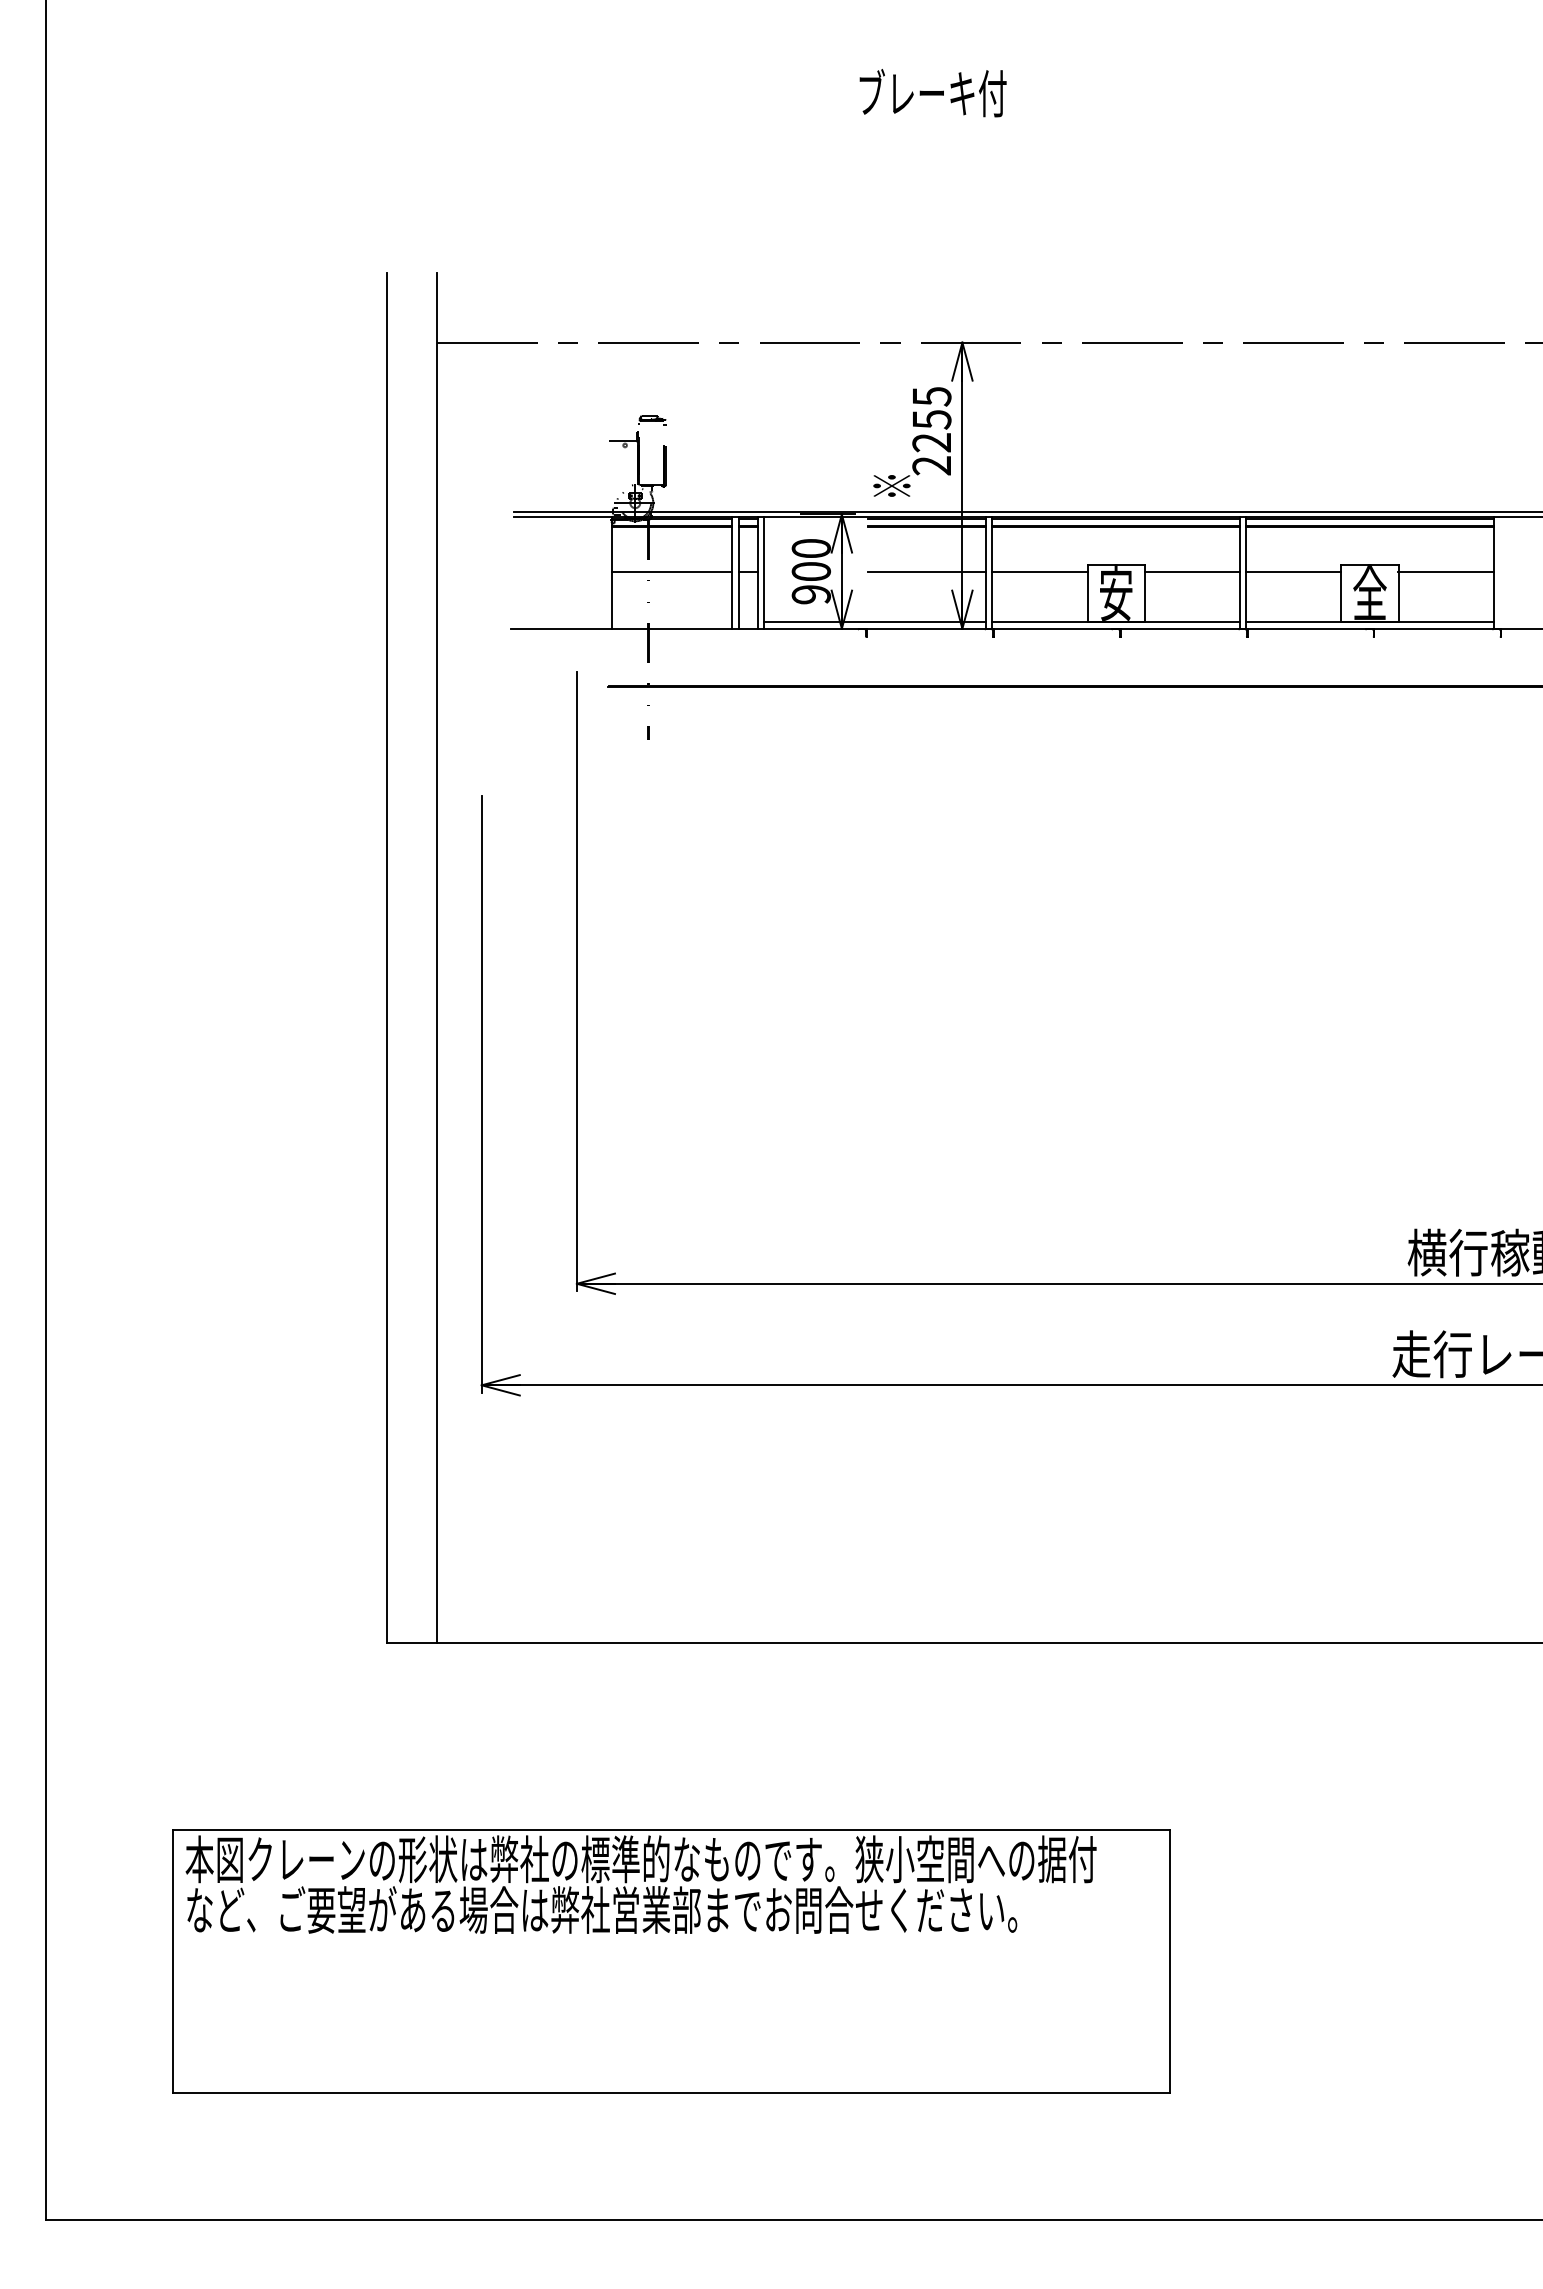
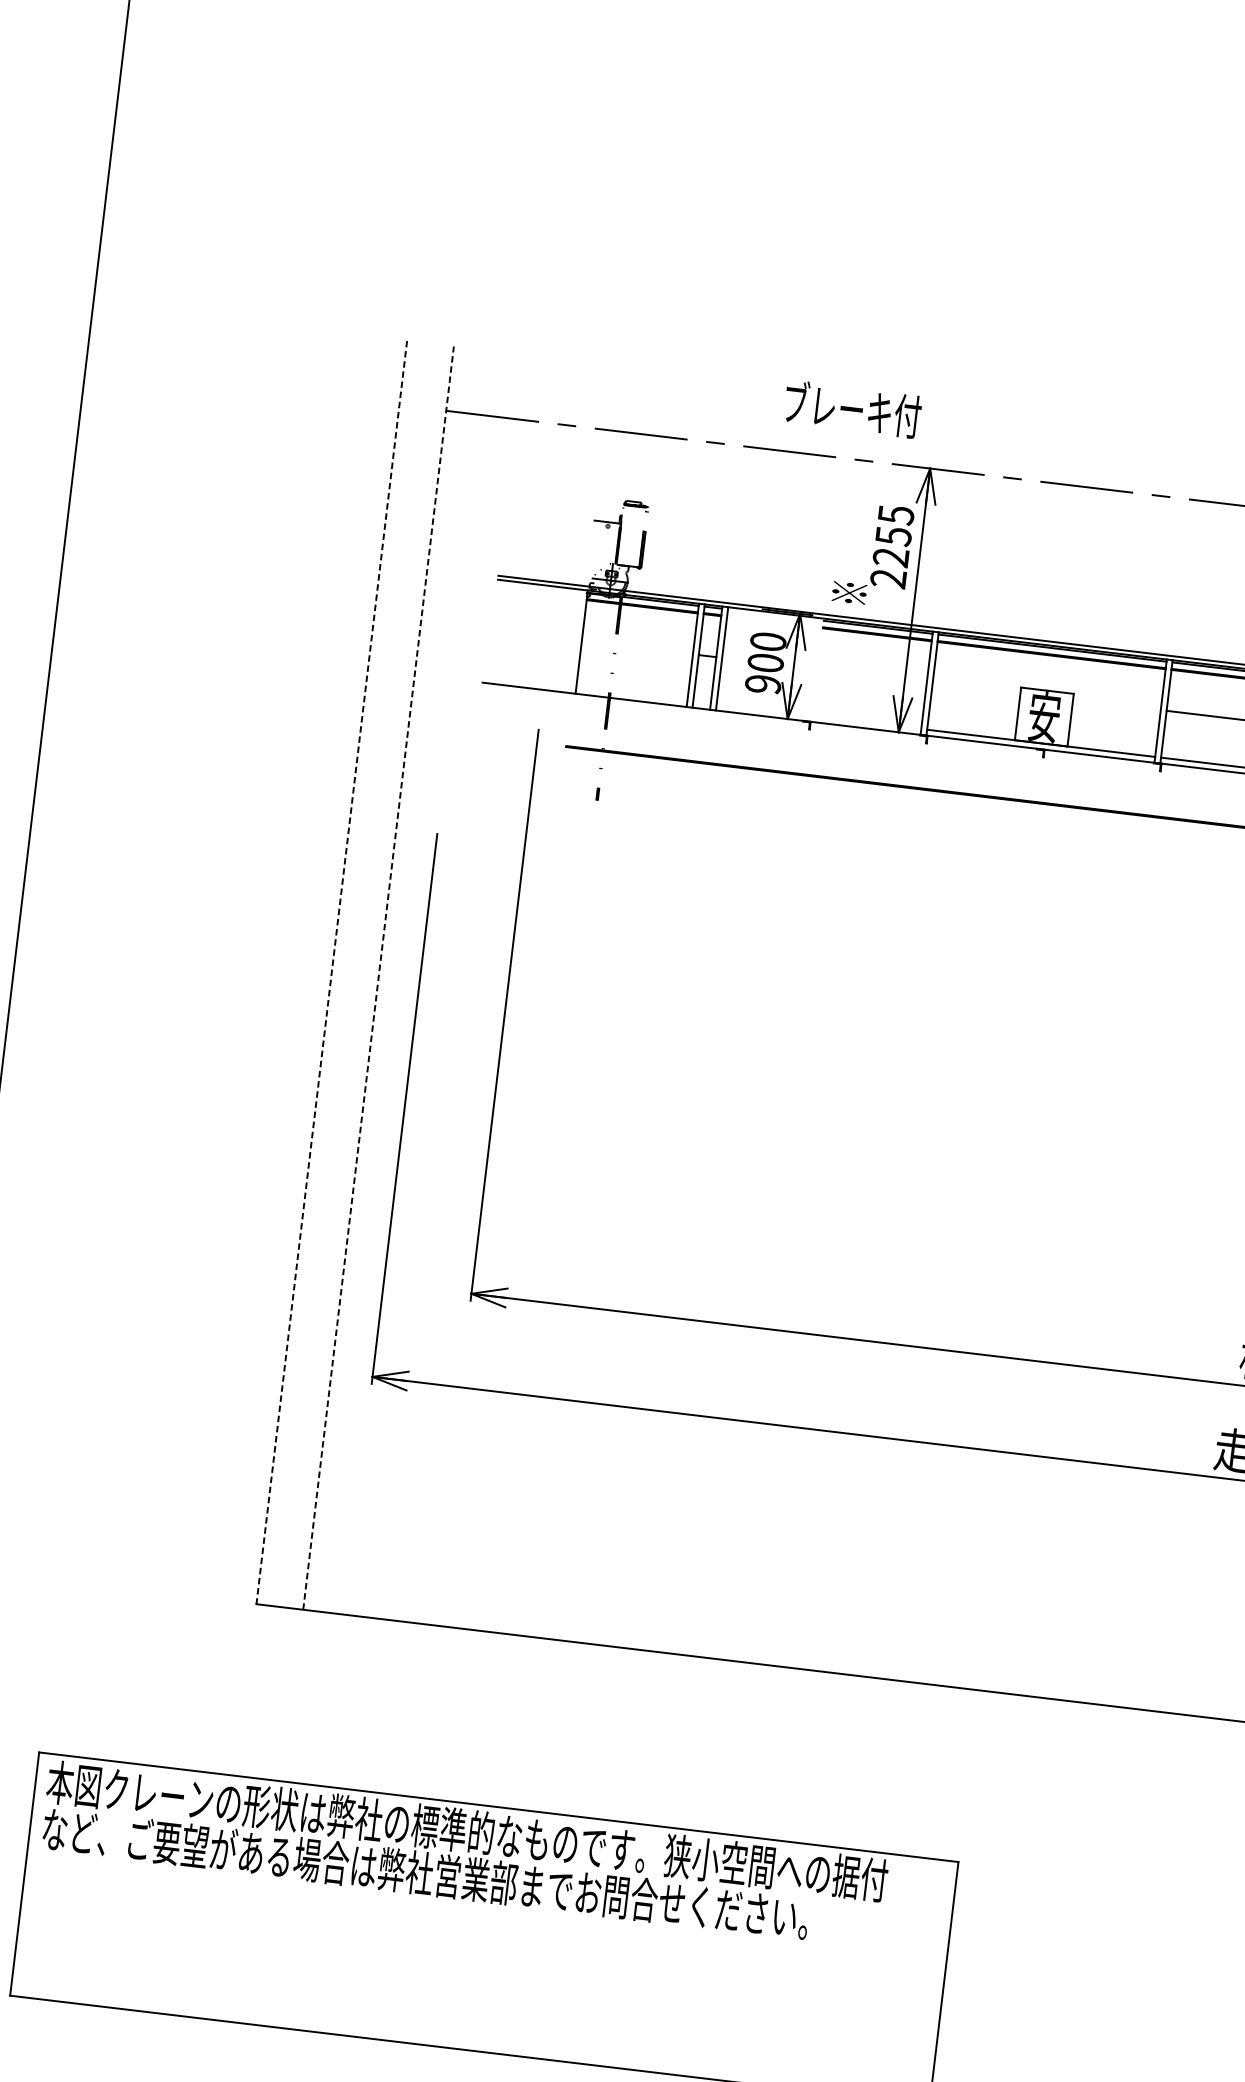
text: (932, 93) -> (852, 409), moved
line: (671, 571) -> (636, 647), removed
line: (927, 571) -> (872, 675), removed
line: (1039, 571) -> (976, 688), removed
line: (1191, 571) -> (1116, 704), removed
line: (875, 622) -> (819, 717), removed
line: (437, 957) -> (378, 977), solid -> dashed
line: (386, 958) -> (331, 973), solid -> dashed

